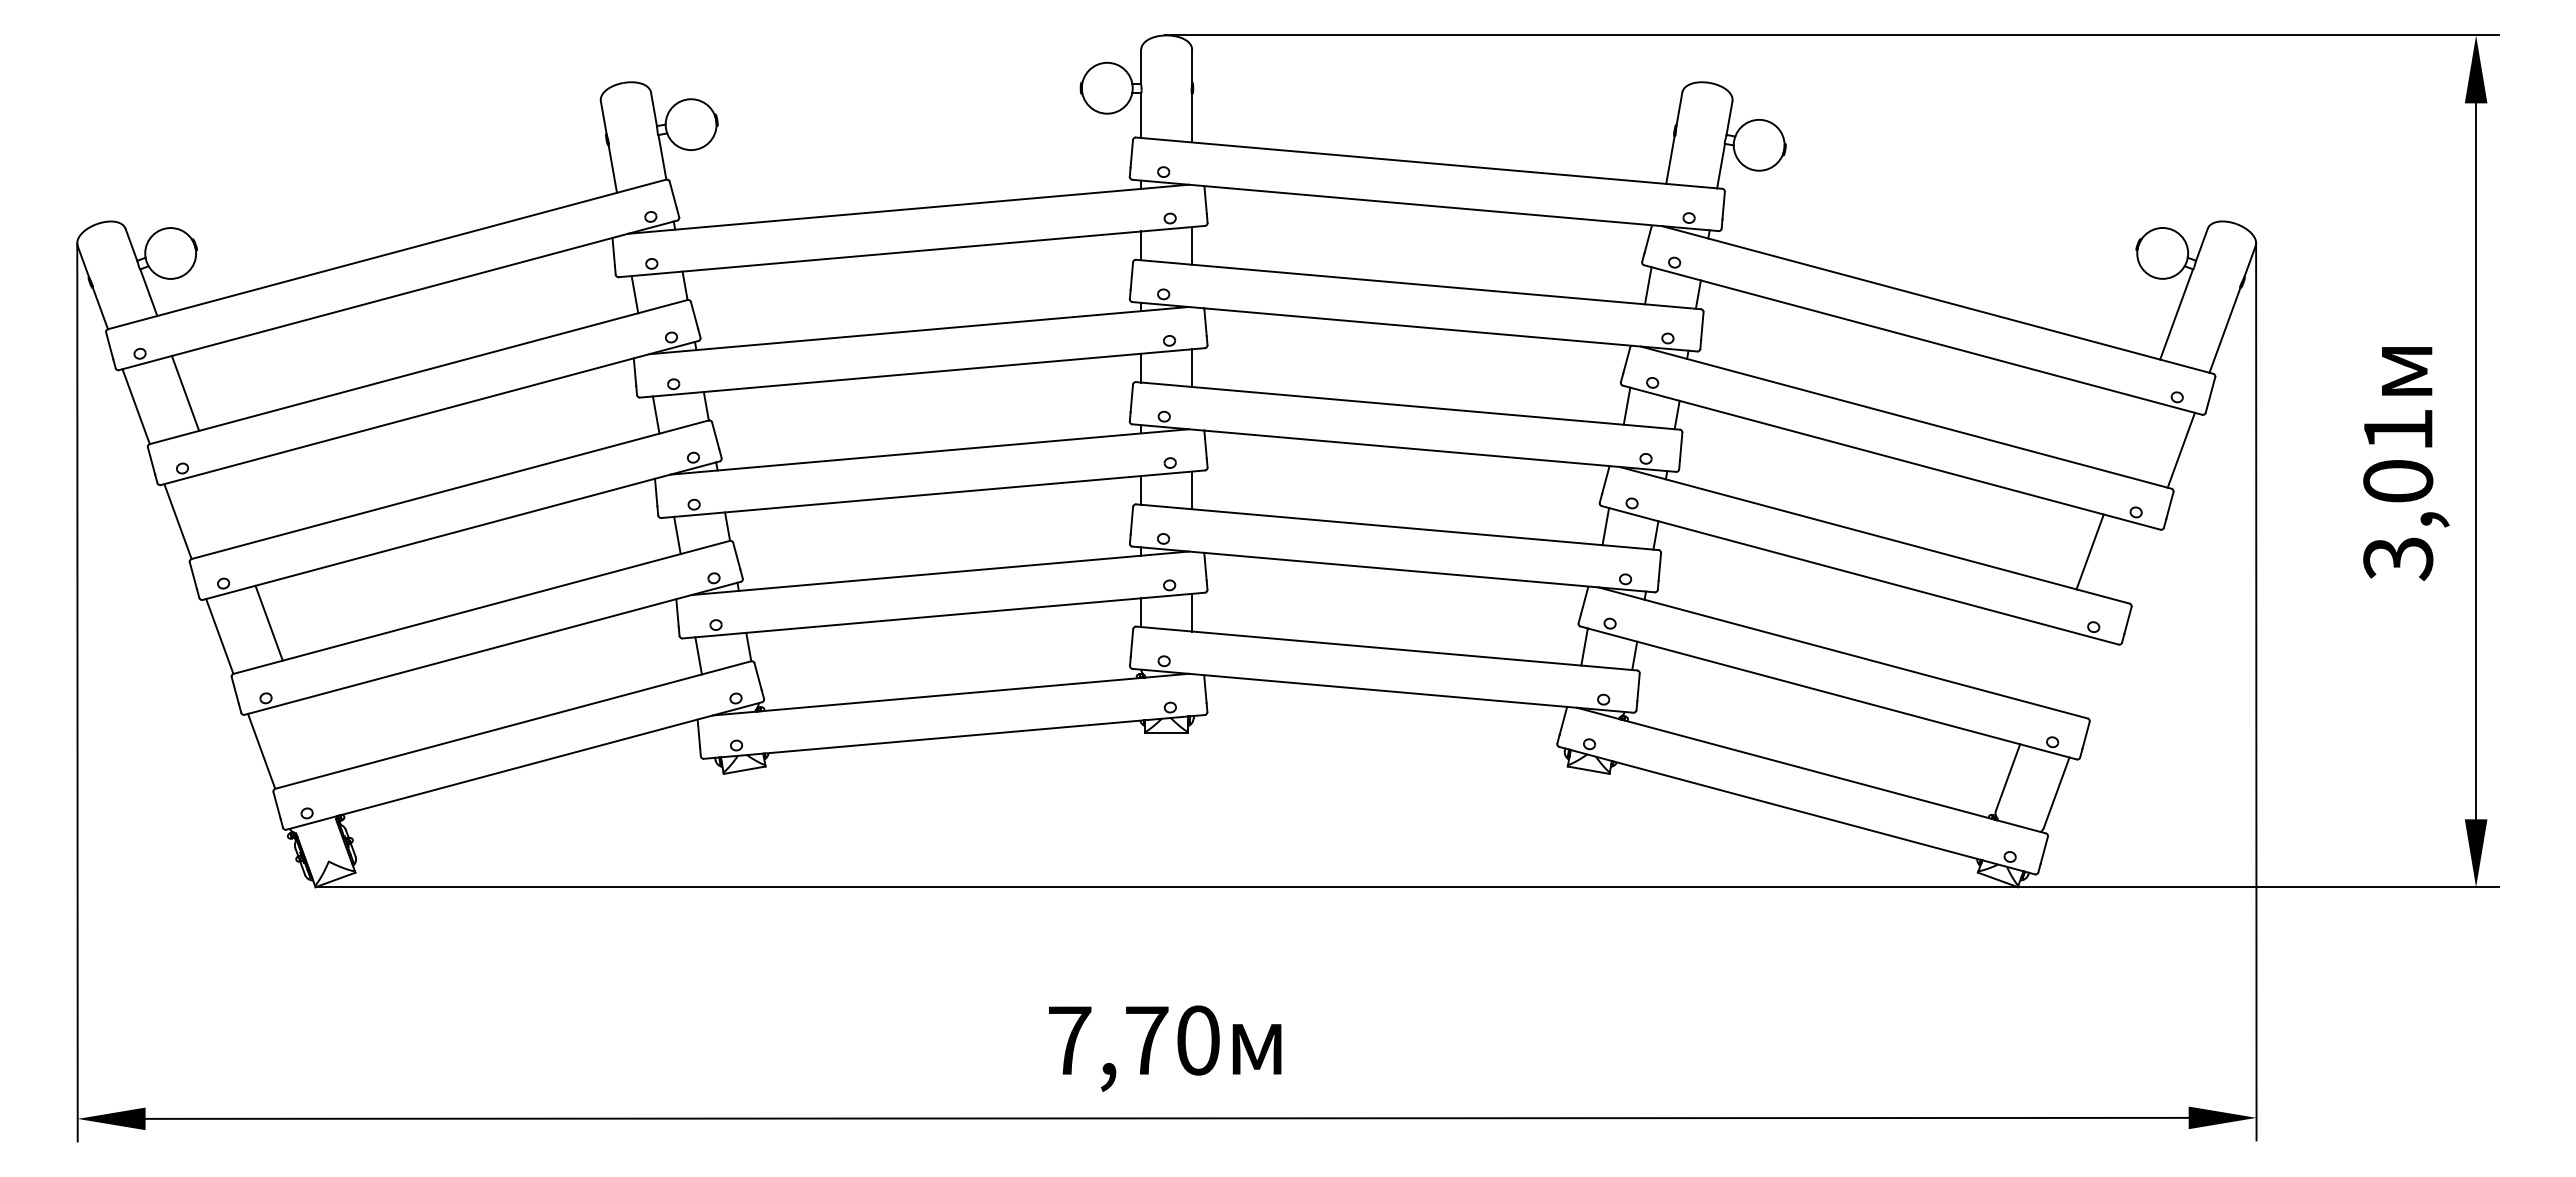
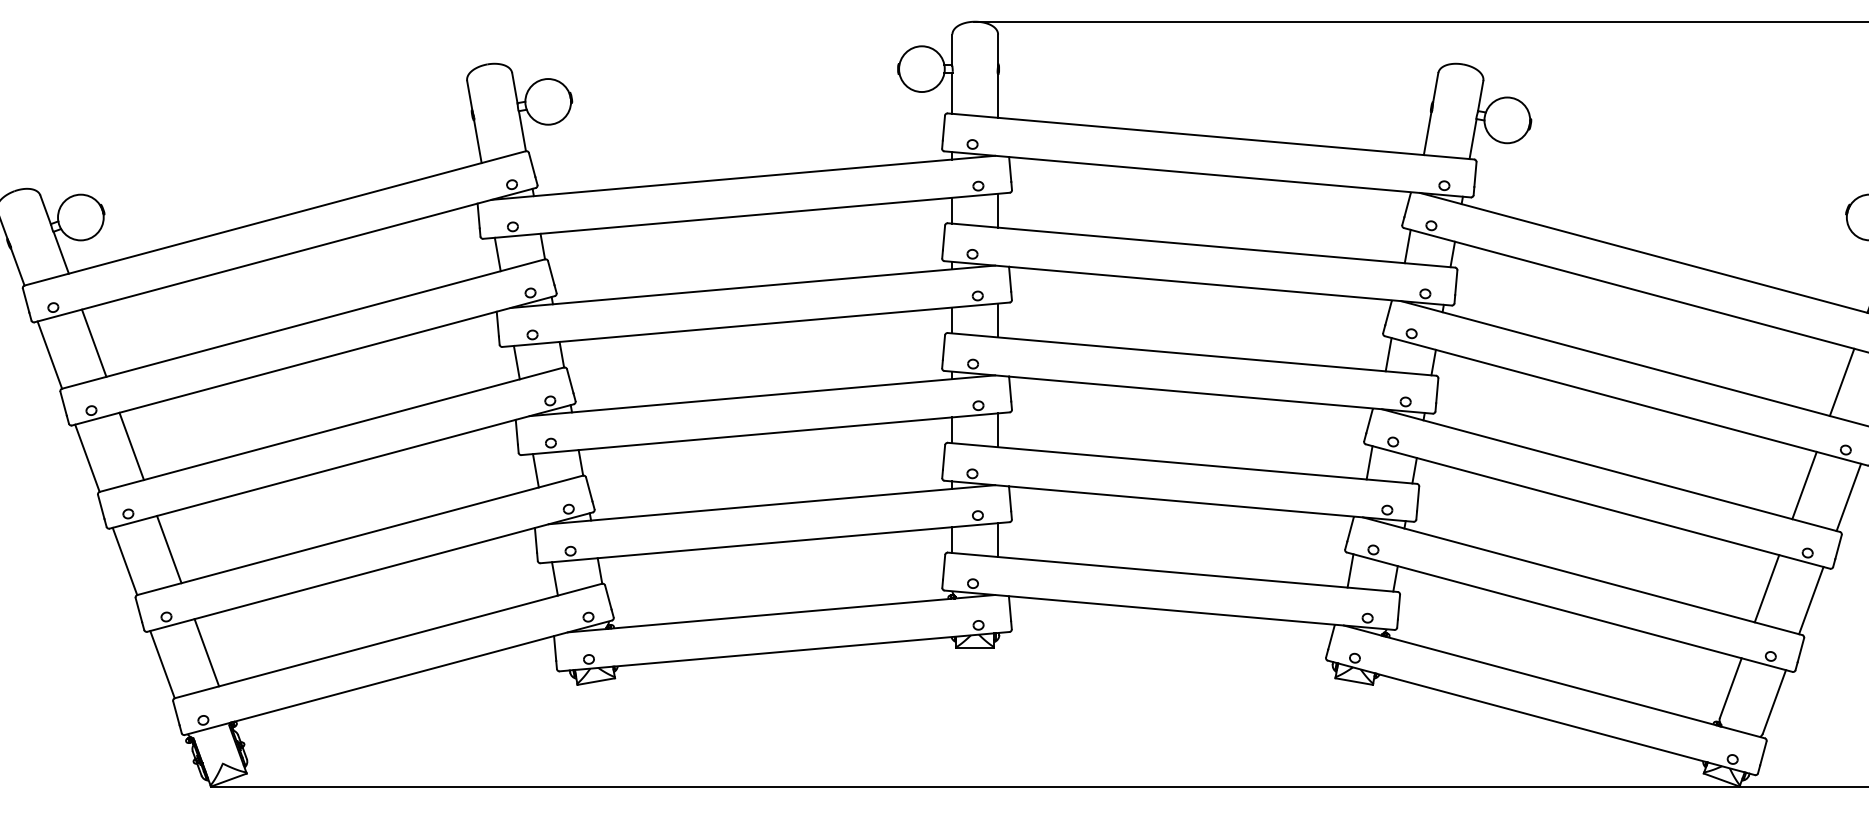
line: (2131, 436) -> (1841, 381), added
line: (226, 507) -> (130, 445), added
line: (2139, 564) -> (1848, 496), added
line: (2047, 666) -> (1766, 588), added
line: (2097, 679) -> (1811, 600), added
line: (310, 737) -> (206, 652), added

